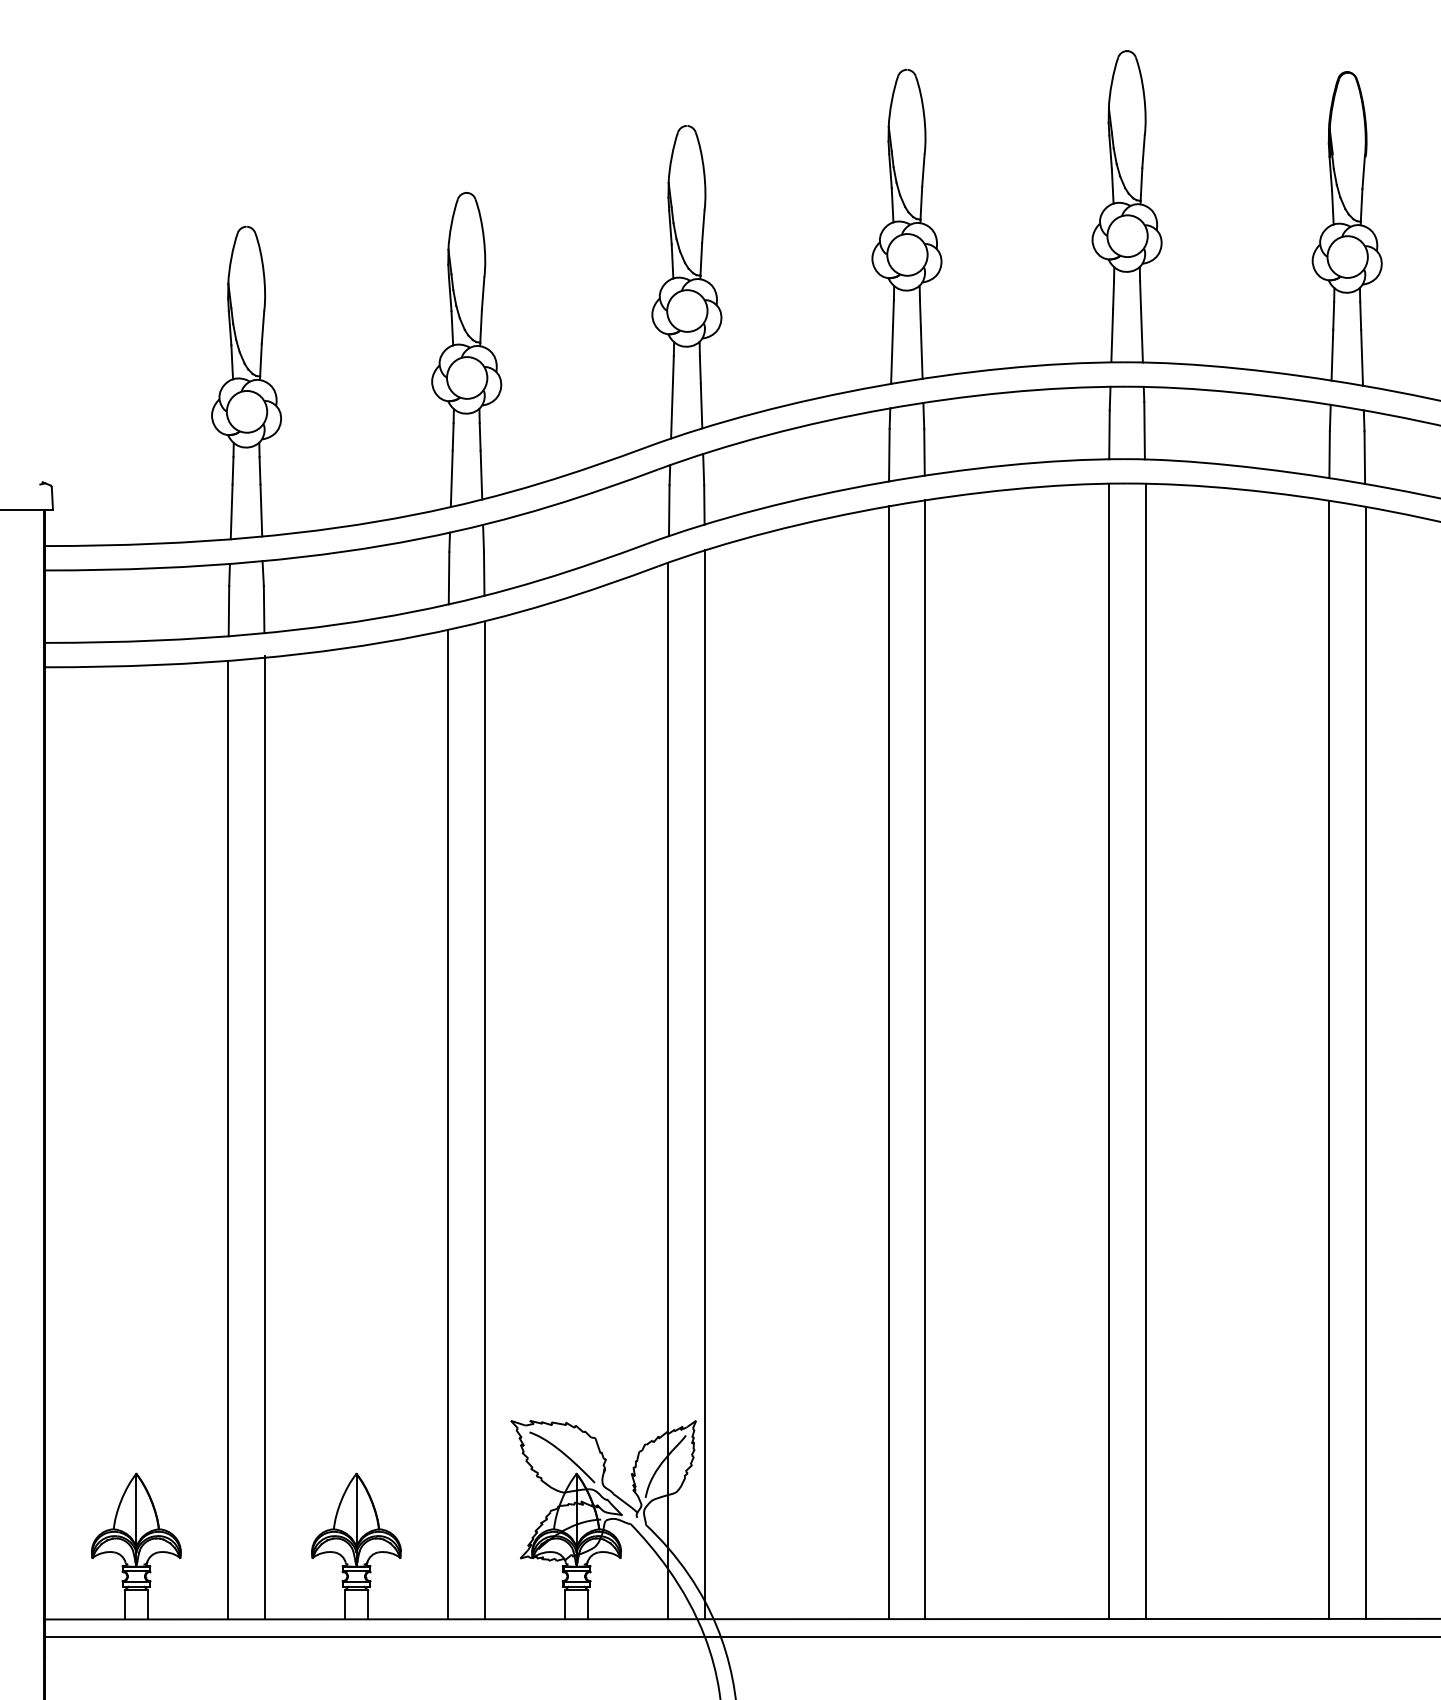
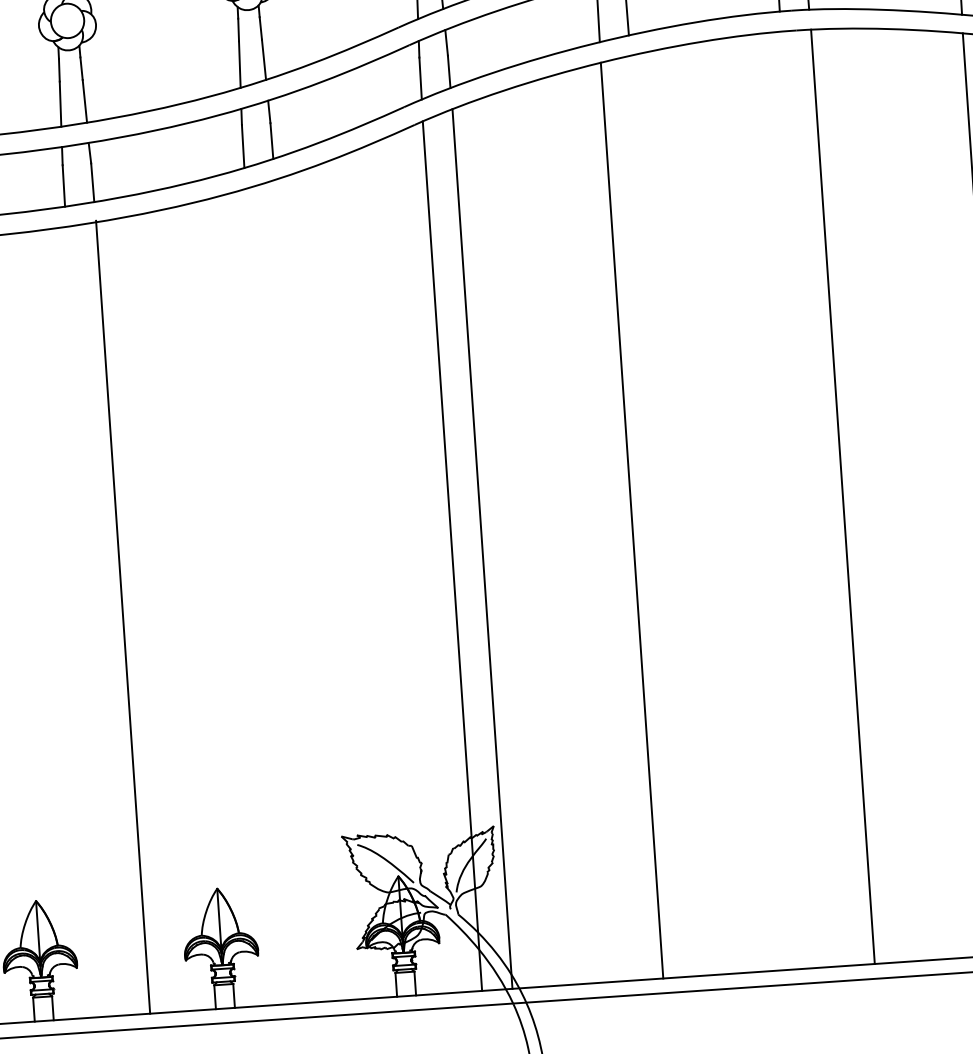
line: (1108, 1051) -> (812, 499), removed
line: (925, 1059) -> (662, 515), removed
line: (485, 1120) -> (303, 590), removed
line: (448, 1124) -> (273, 596), removed
line: (228, 1139) -> (93, 620), removed

